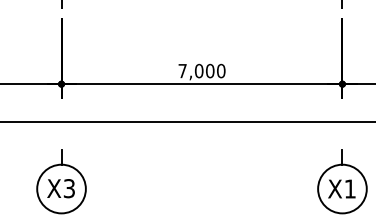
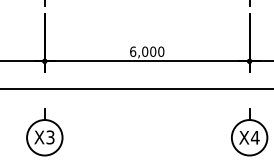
text: (183, 70) -> (133, 51), 7,000 -> 6,000
text: (349, 188) -> (254, 137), X1 -> X4

